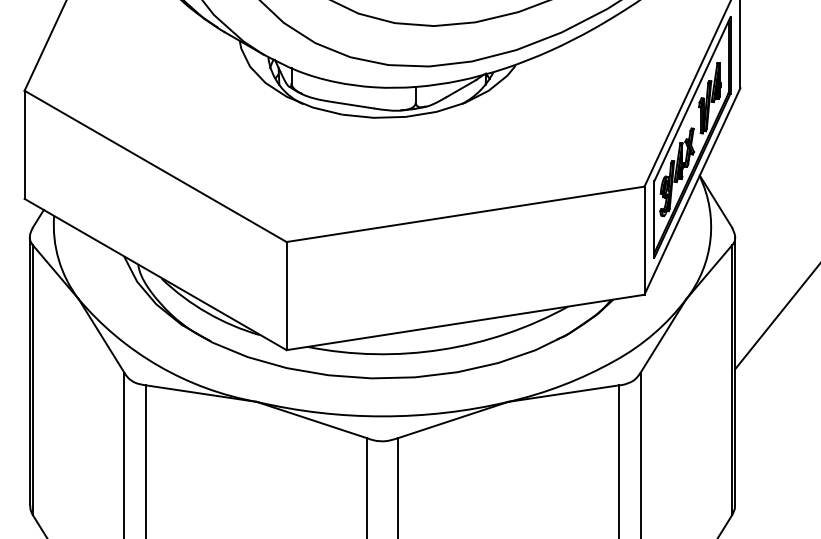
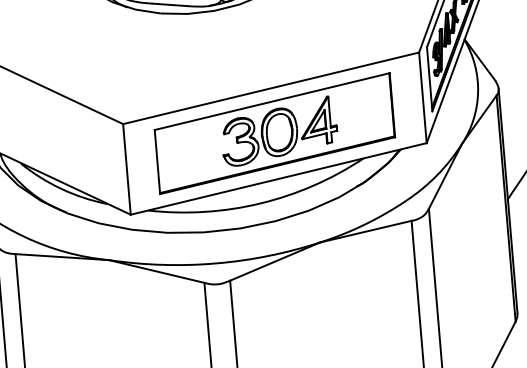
part: (465, 268) -> (274, 133), added

